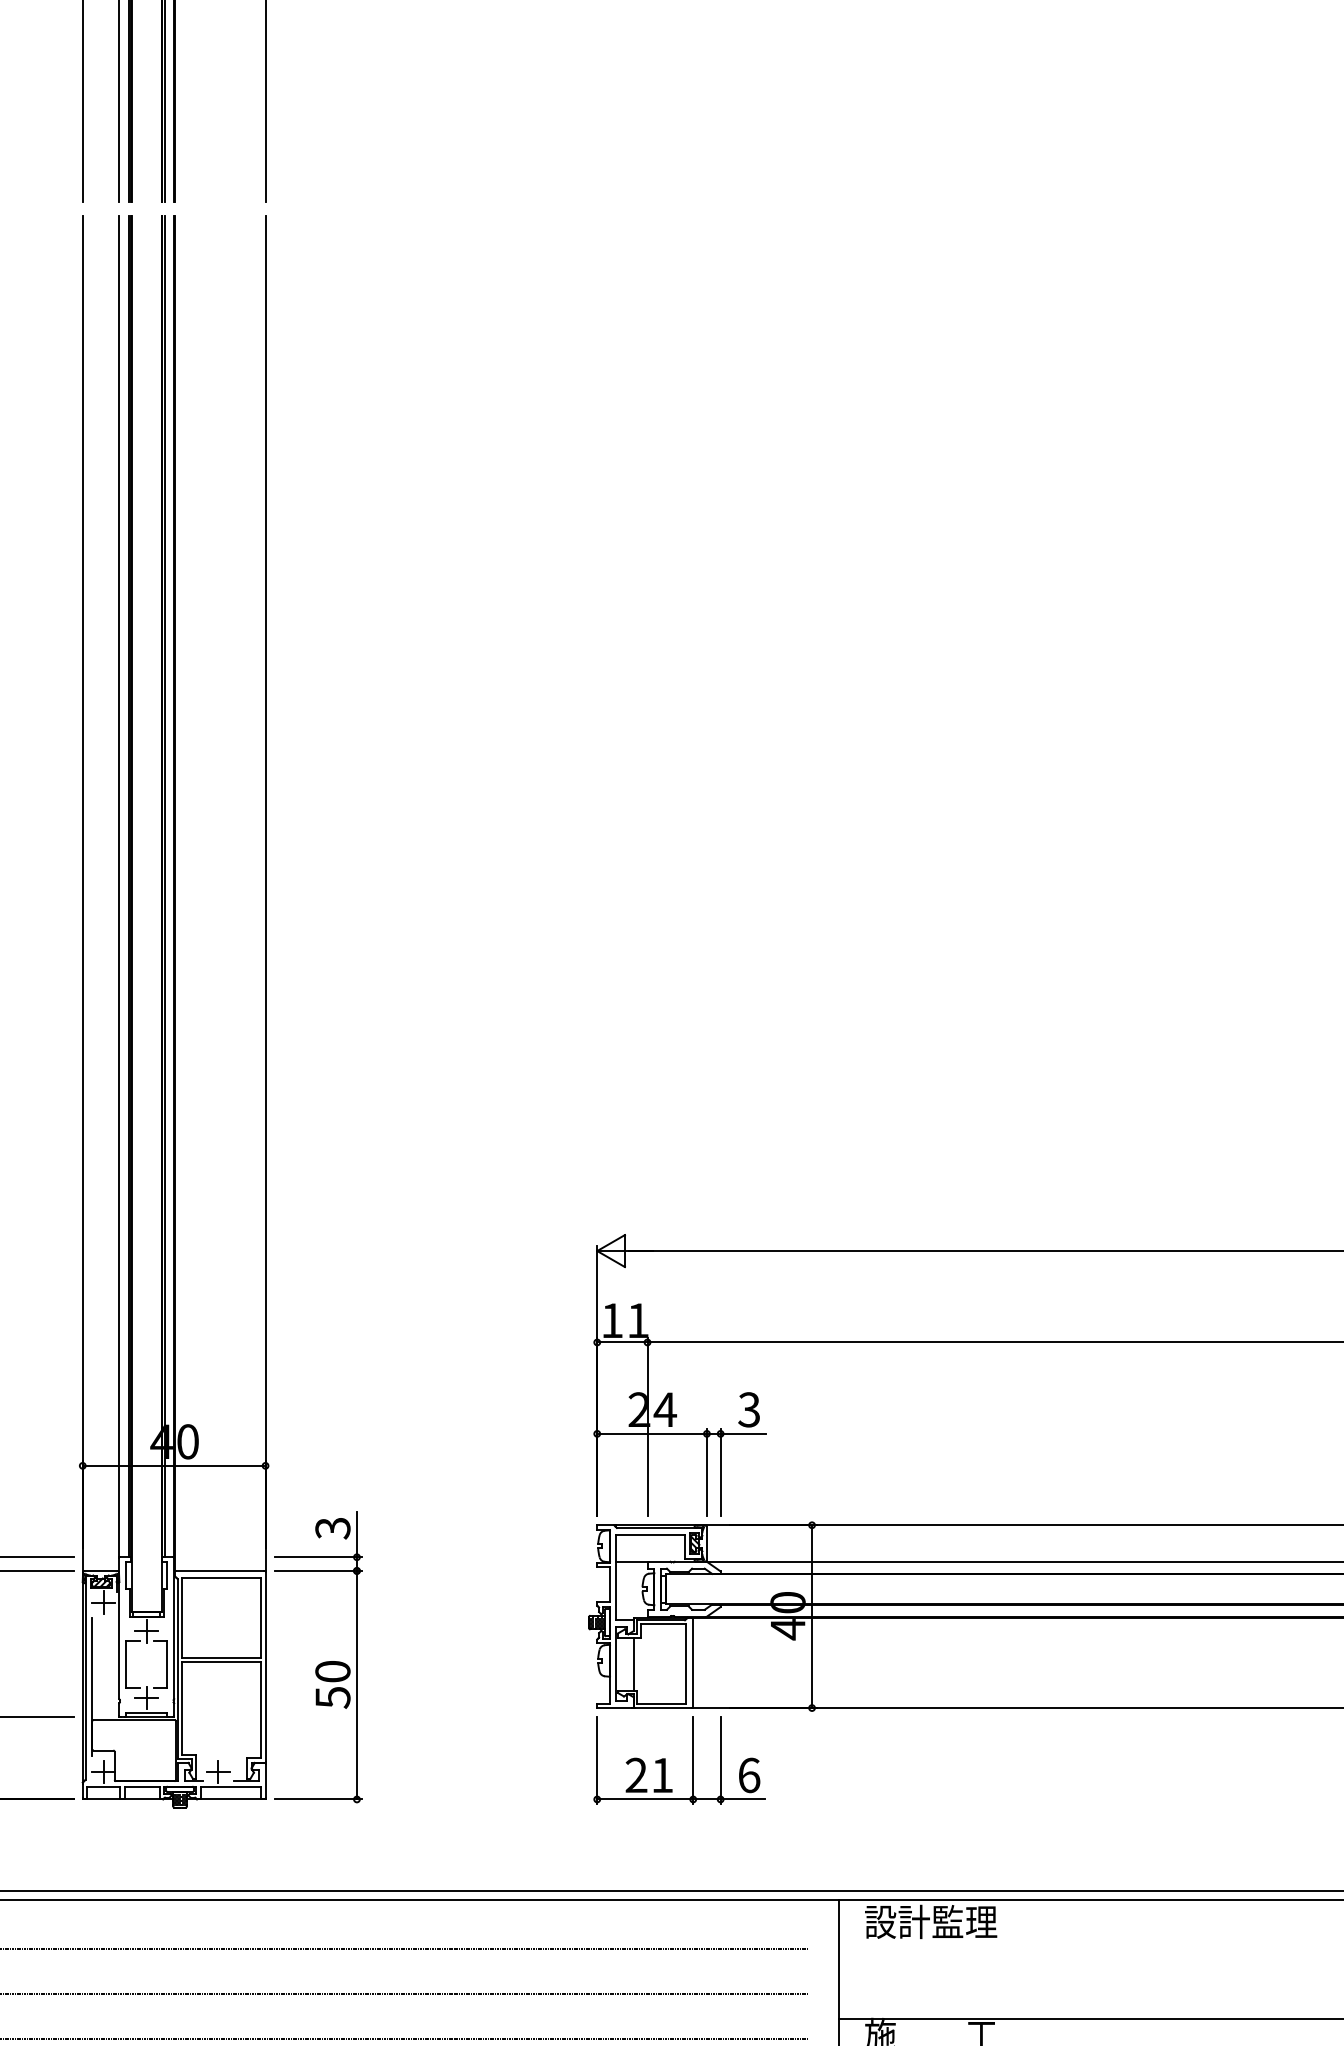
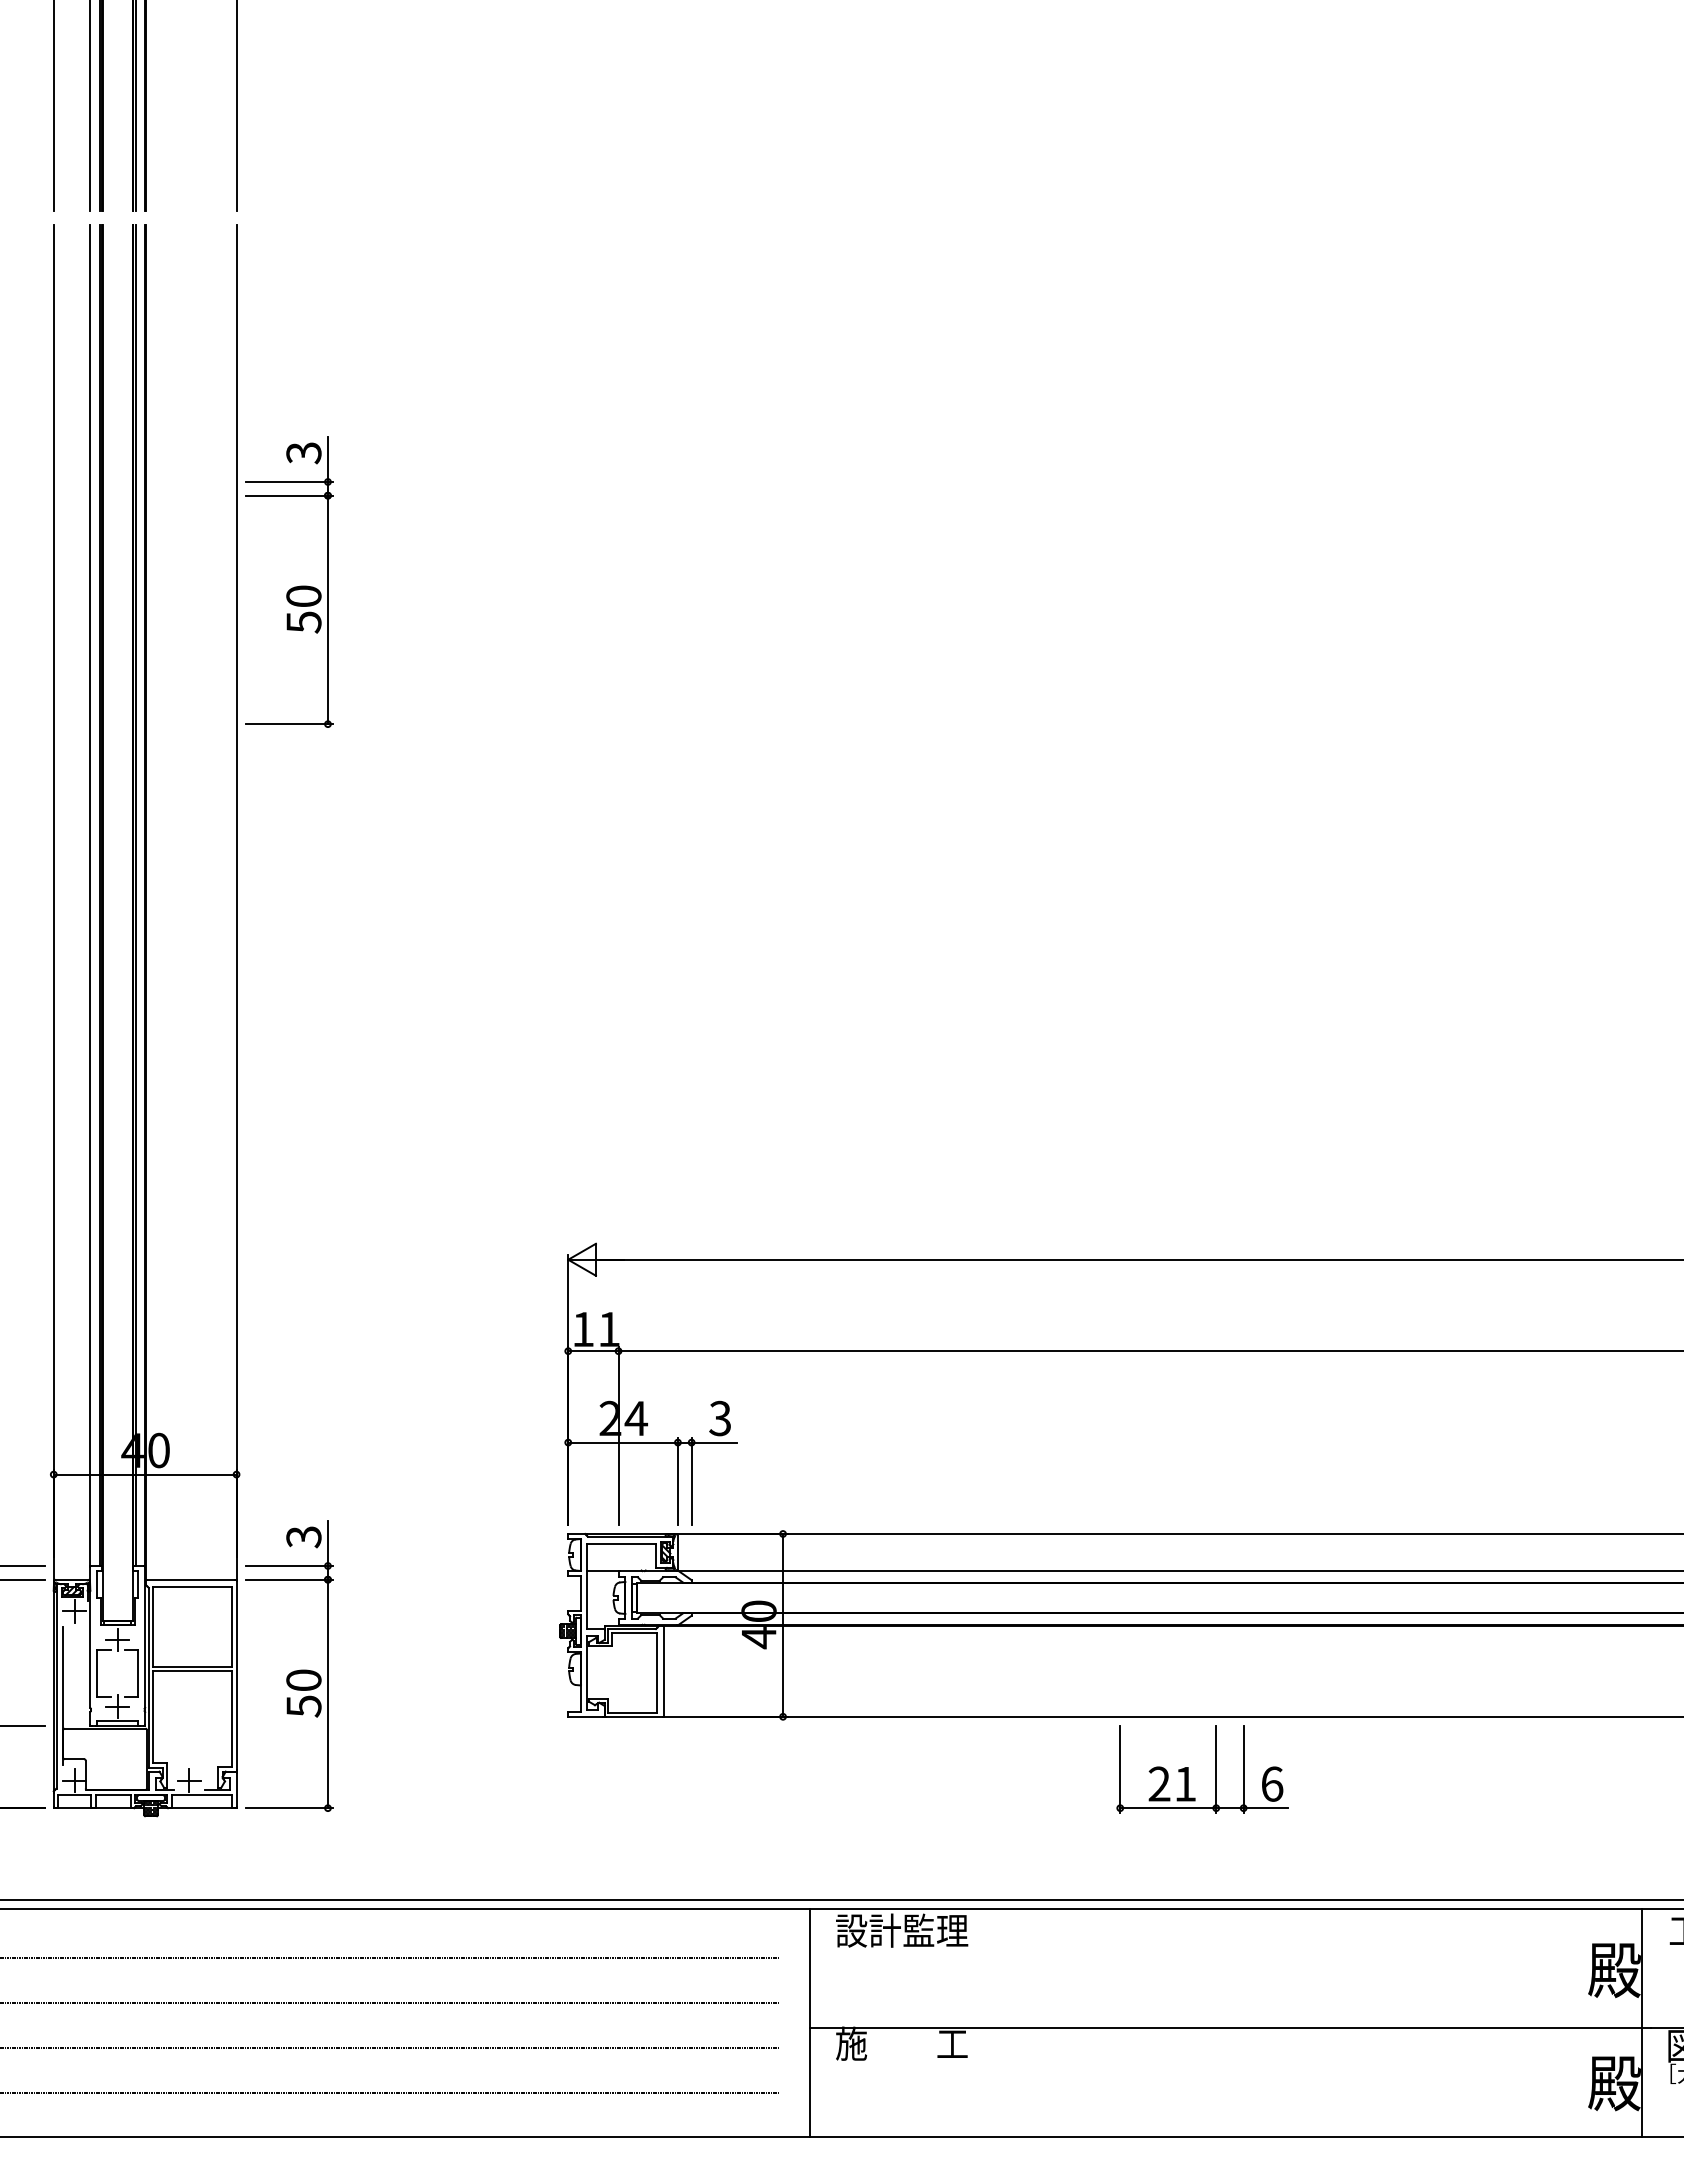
part: (321, 578) -> (292, 587), added
line: (633, 1663) -> (604, 1672), removed
part: (692, 1760) -> (1215, 1769), moved

